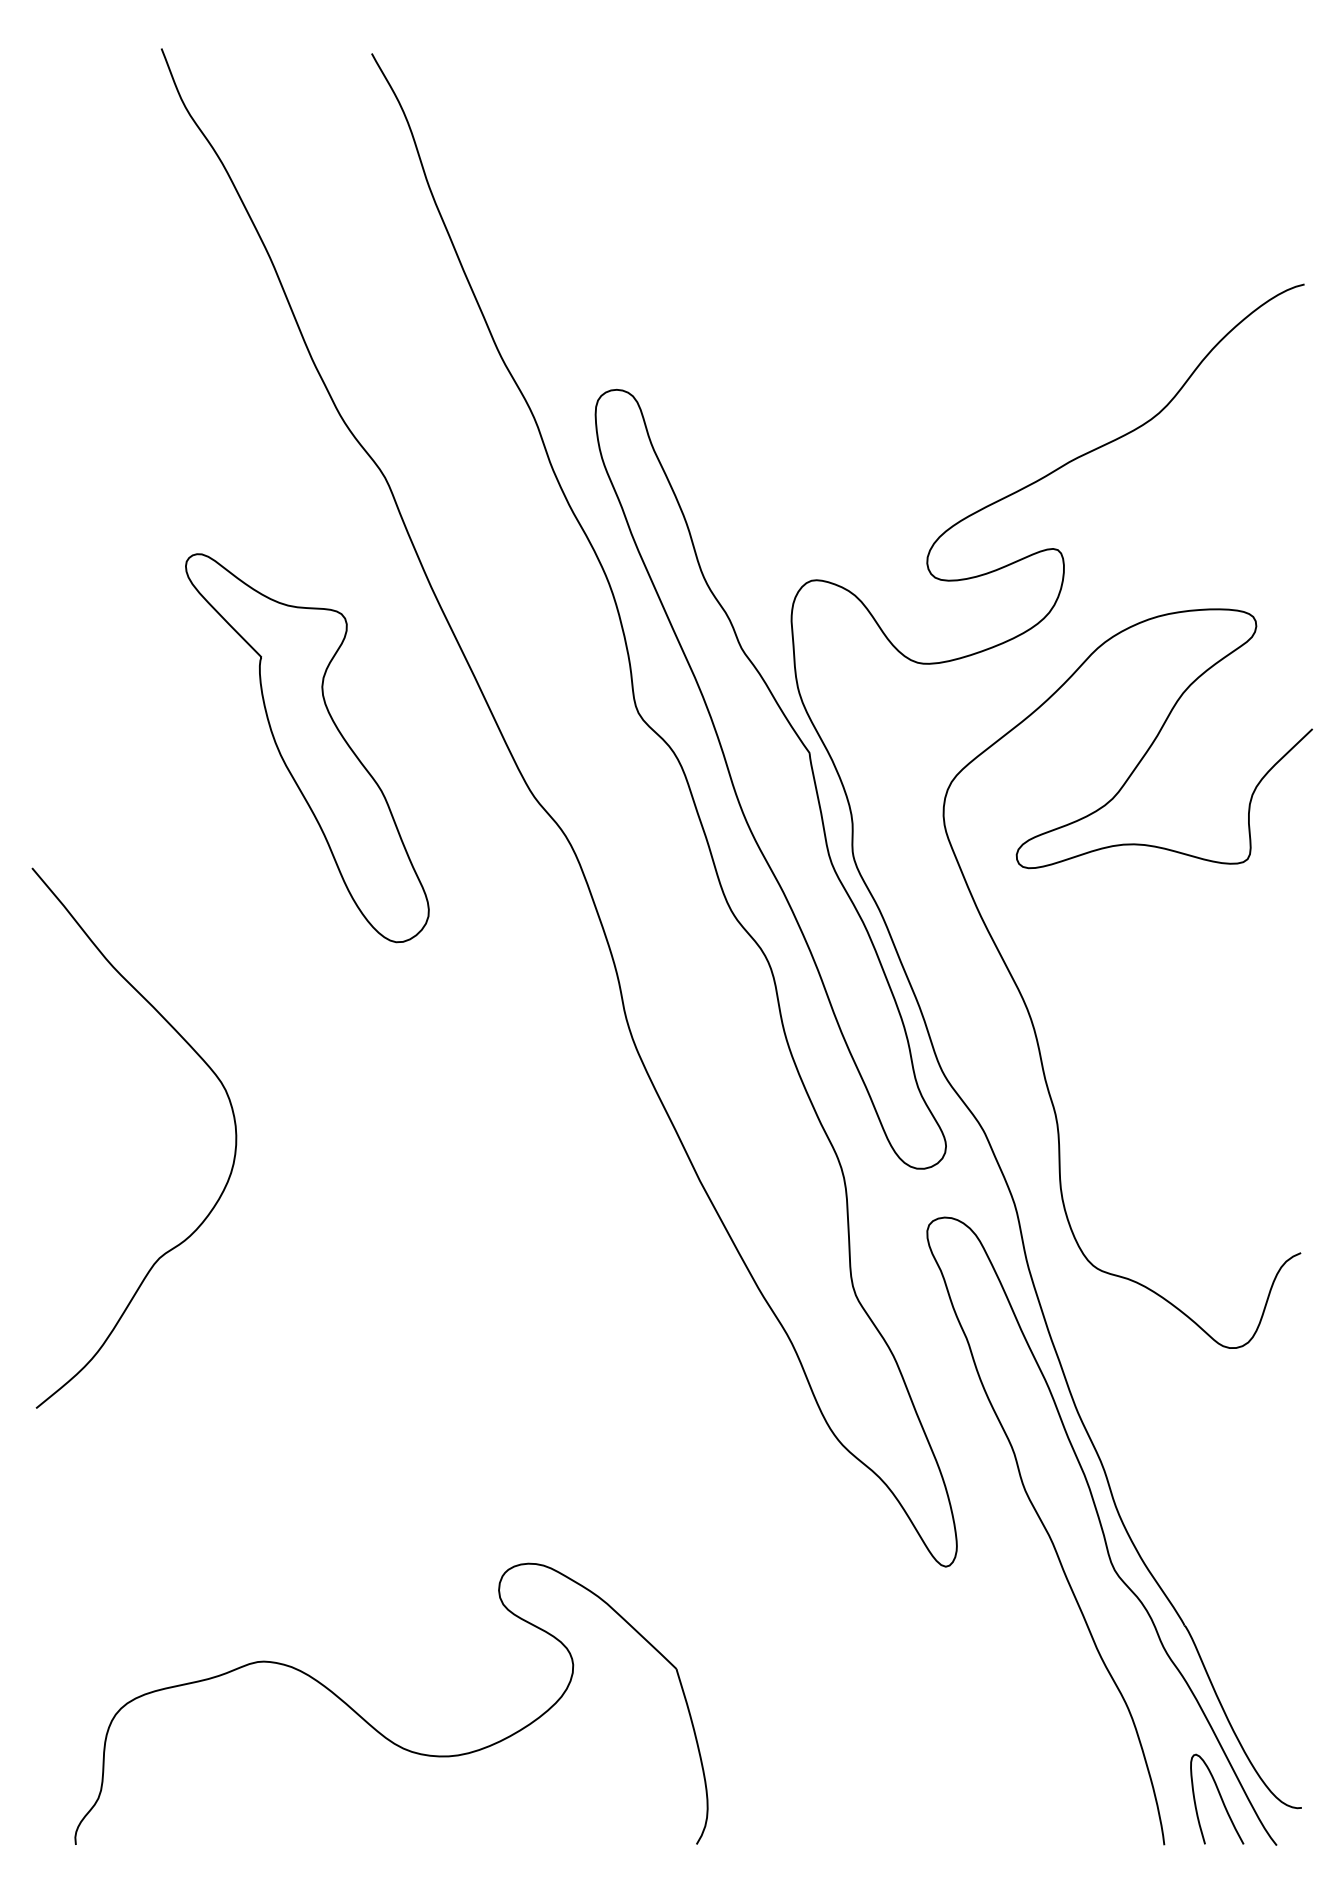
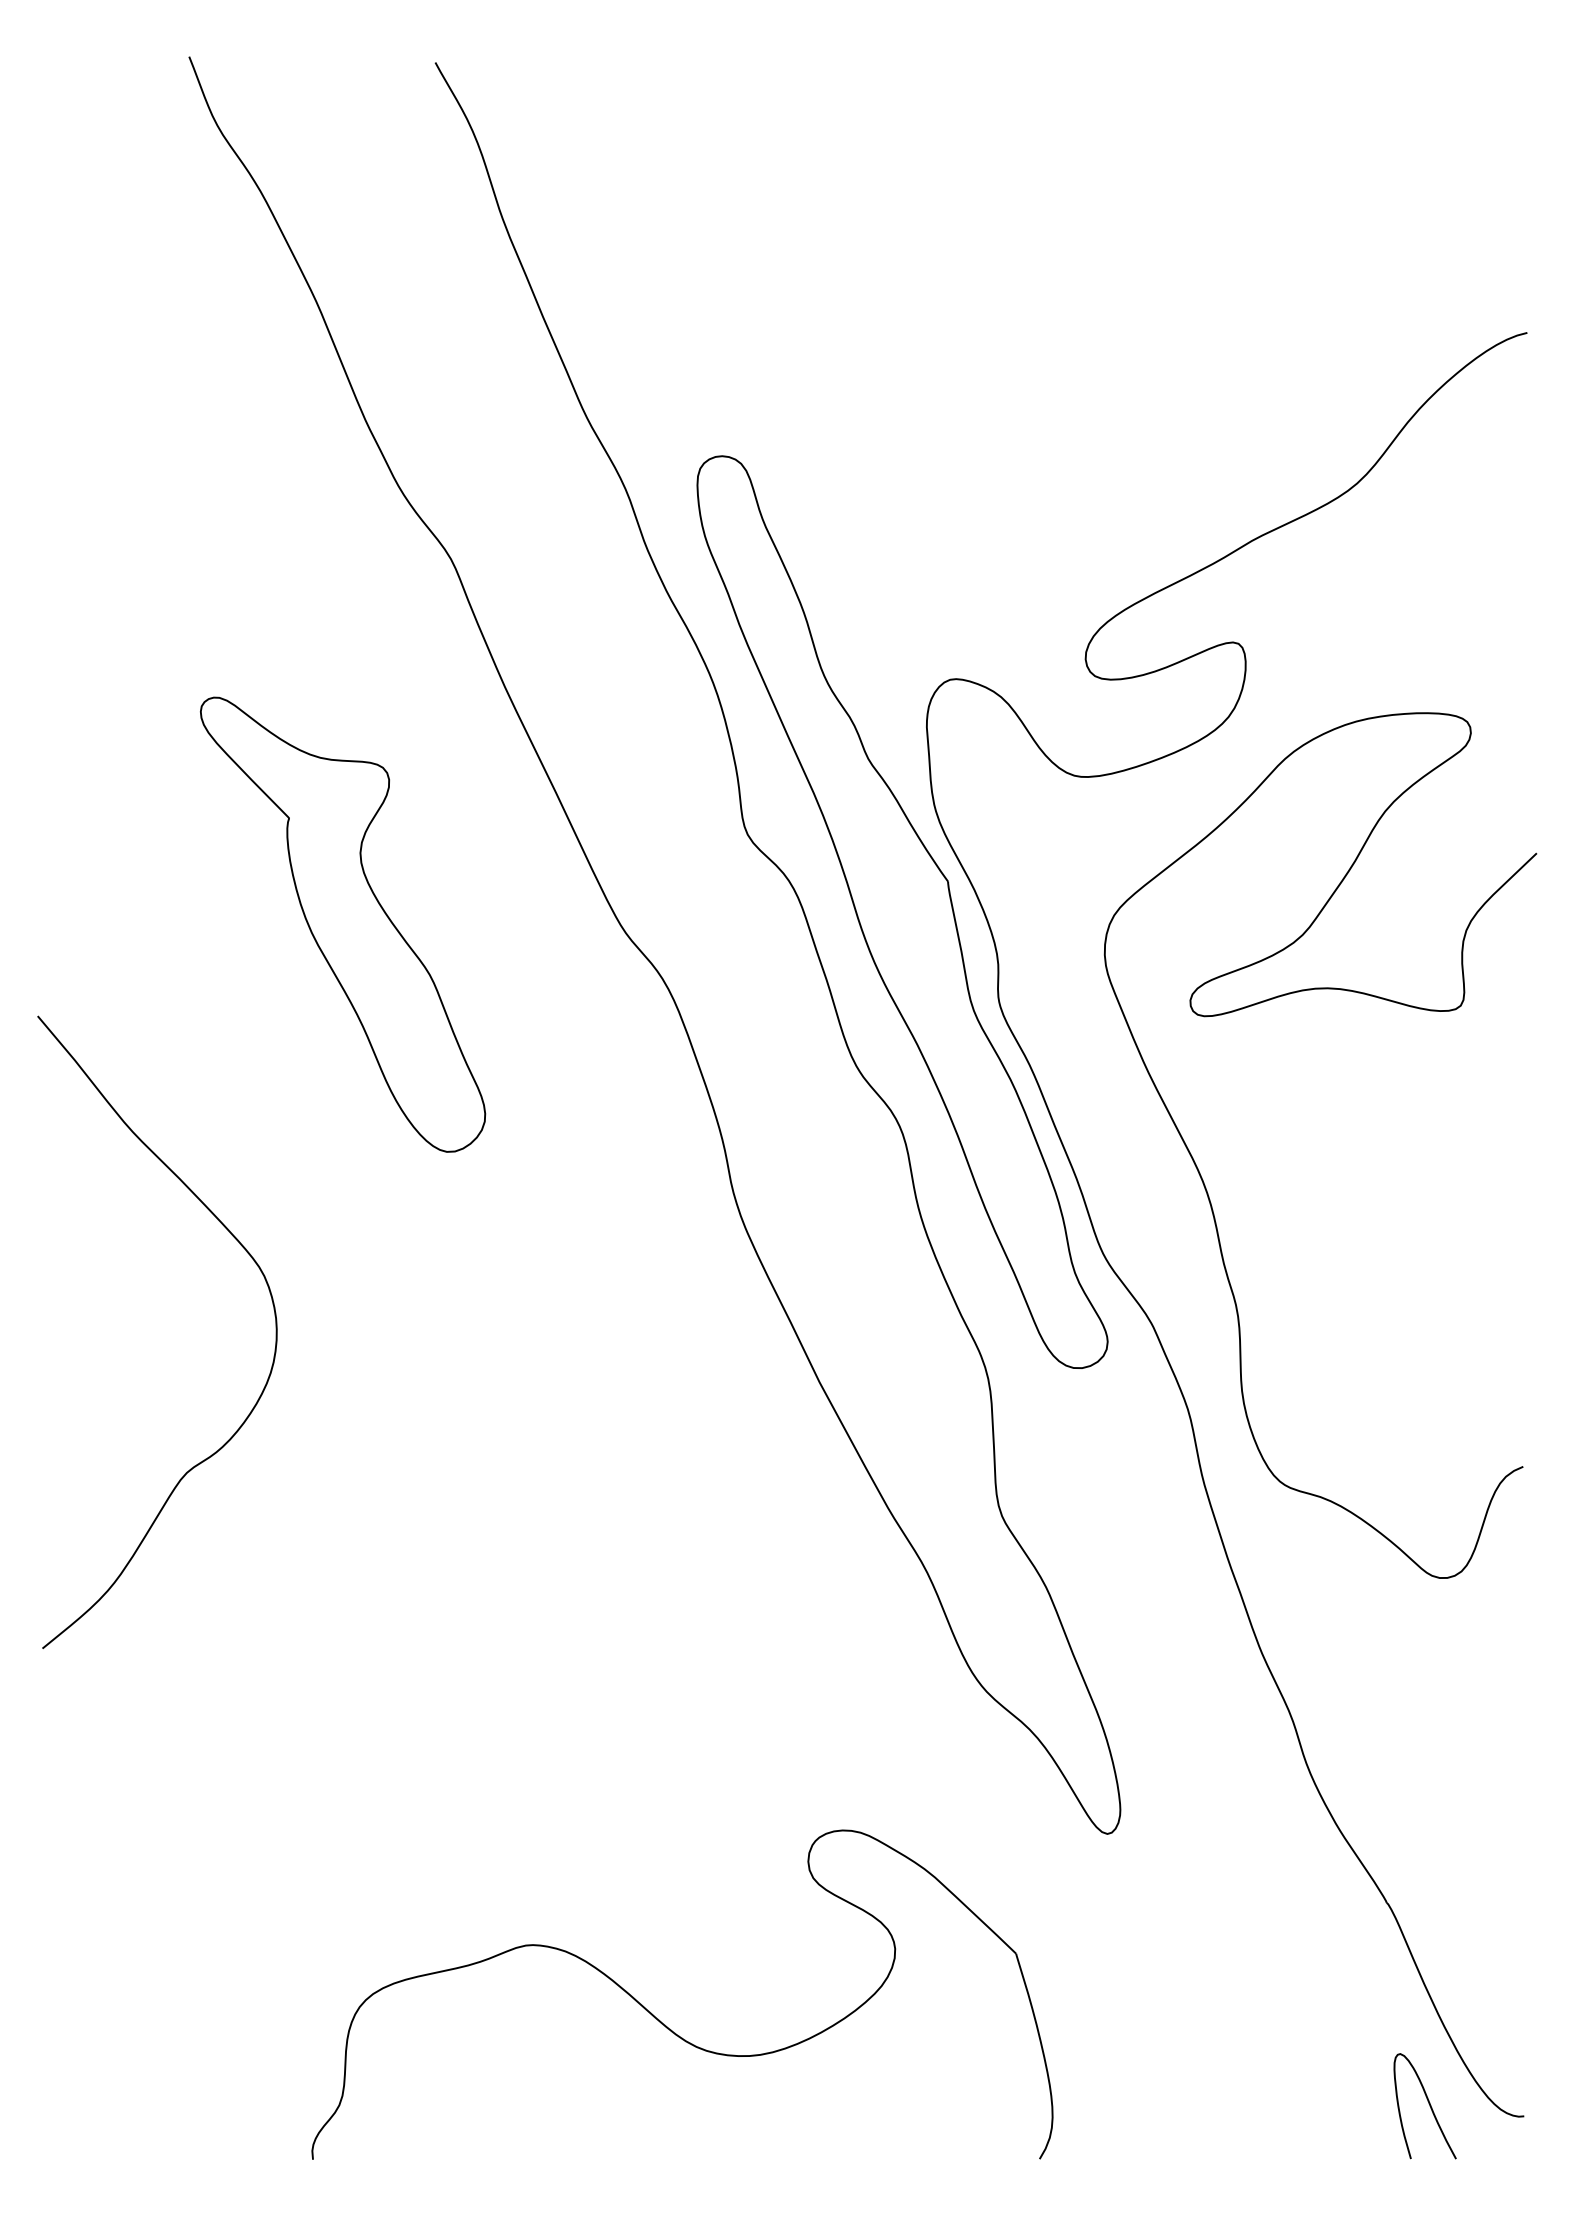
part: (307, 747) -> (343, 924), moved
curve: (1101, 1530) -> (1289, 1791), removed
part: (371, 1725) -> (659, 2019), moved

